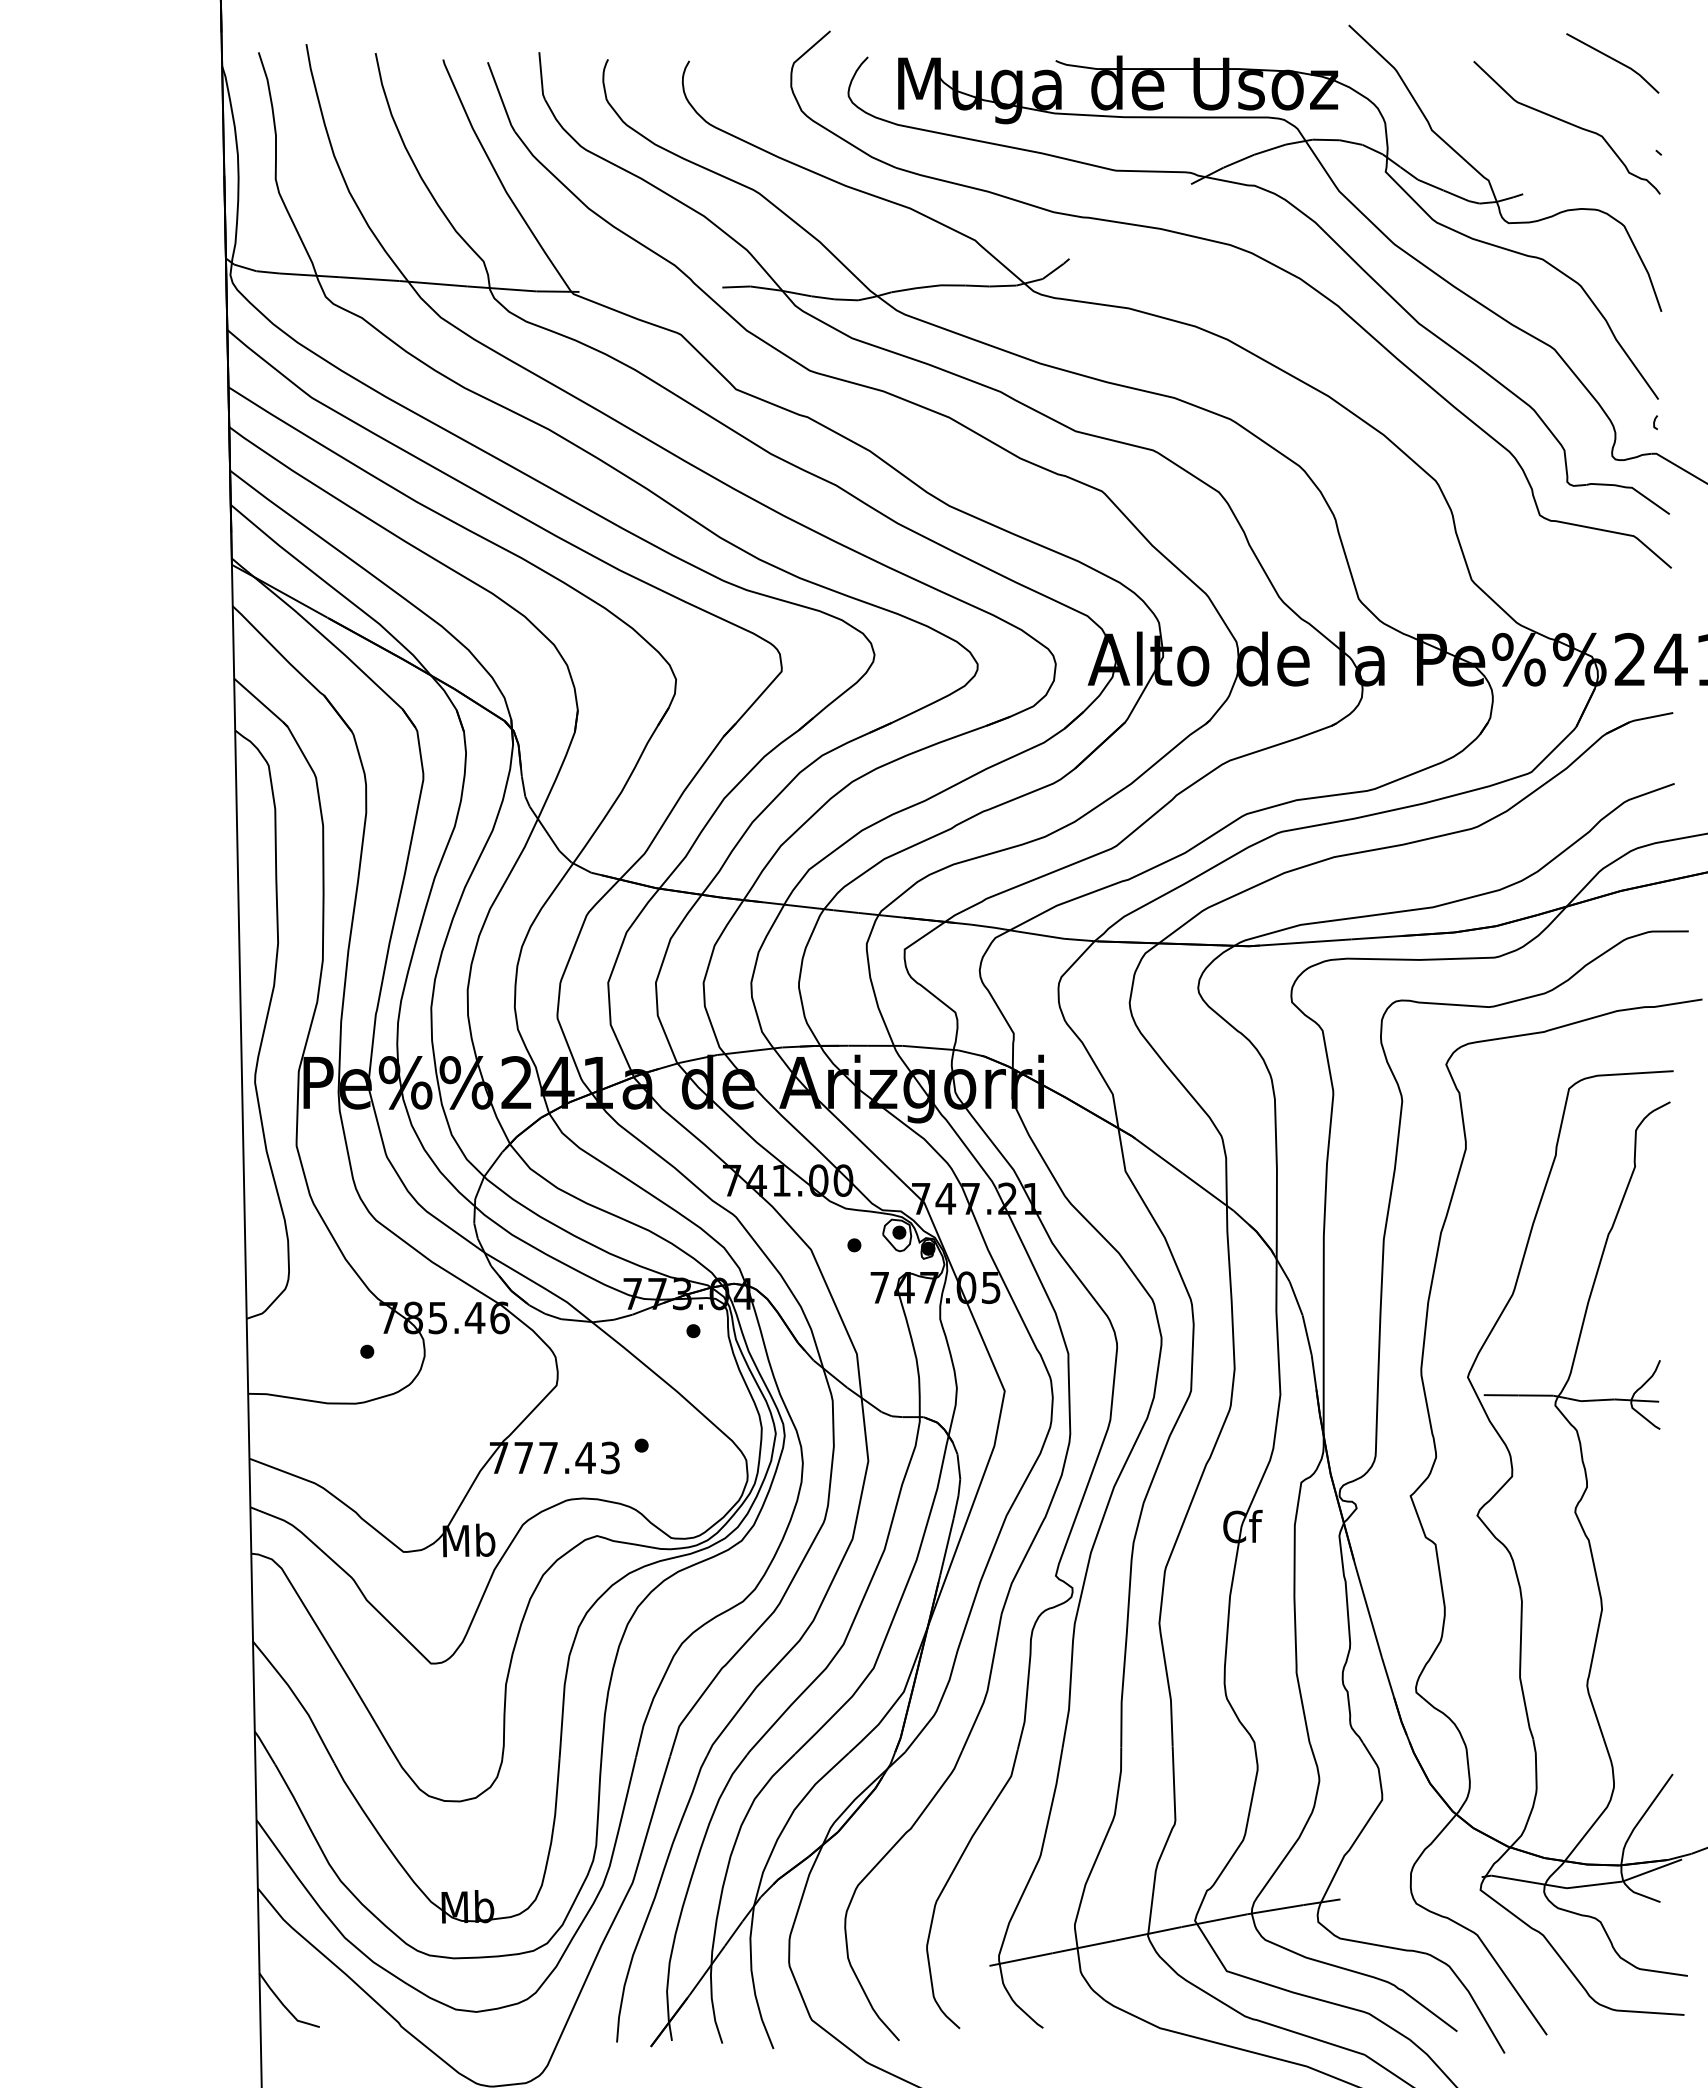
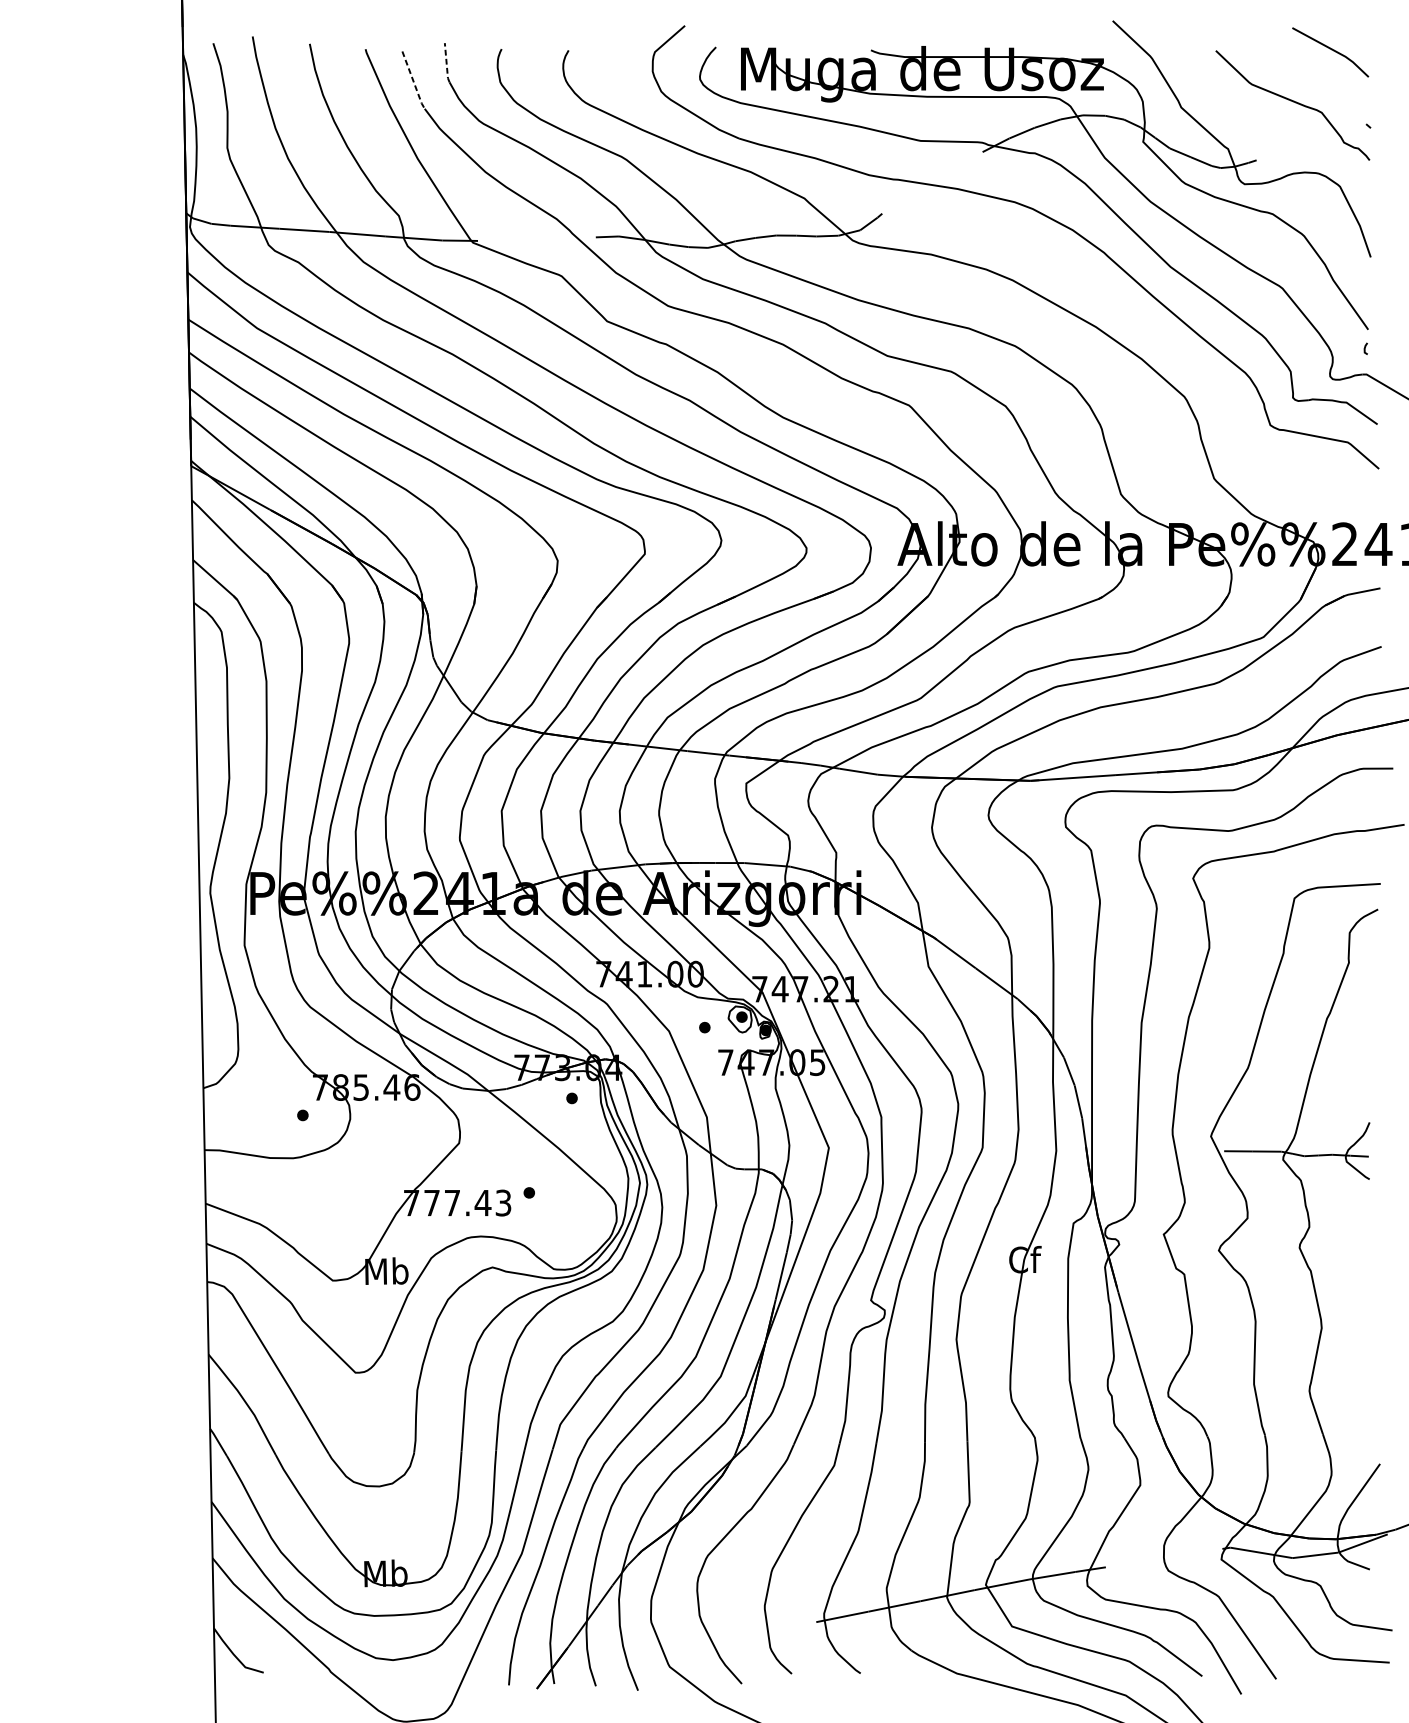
line: (541, 76) -> (446, 63), solid -> dashed
line: (501, 98) -> (413, 81), solid -> dashed

